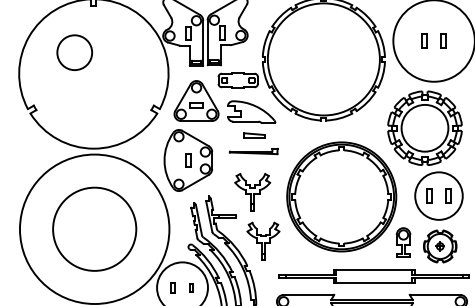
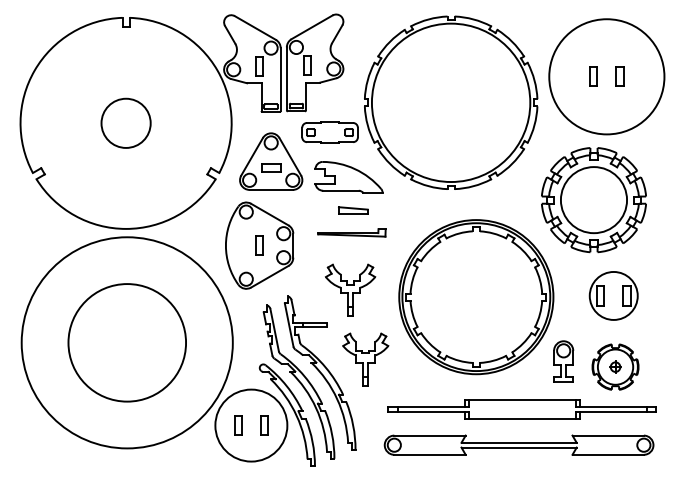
circle: (74, 52) -> (125, 122), moved
circle: (438, 195) -> (613, 295), size x0.71
part: (173, 287) -> (238, 425), size x1.43
part: (191, 287) -> (264, 425), size x1.67

